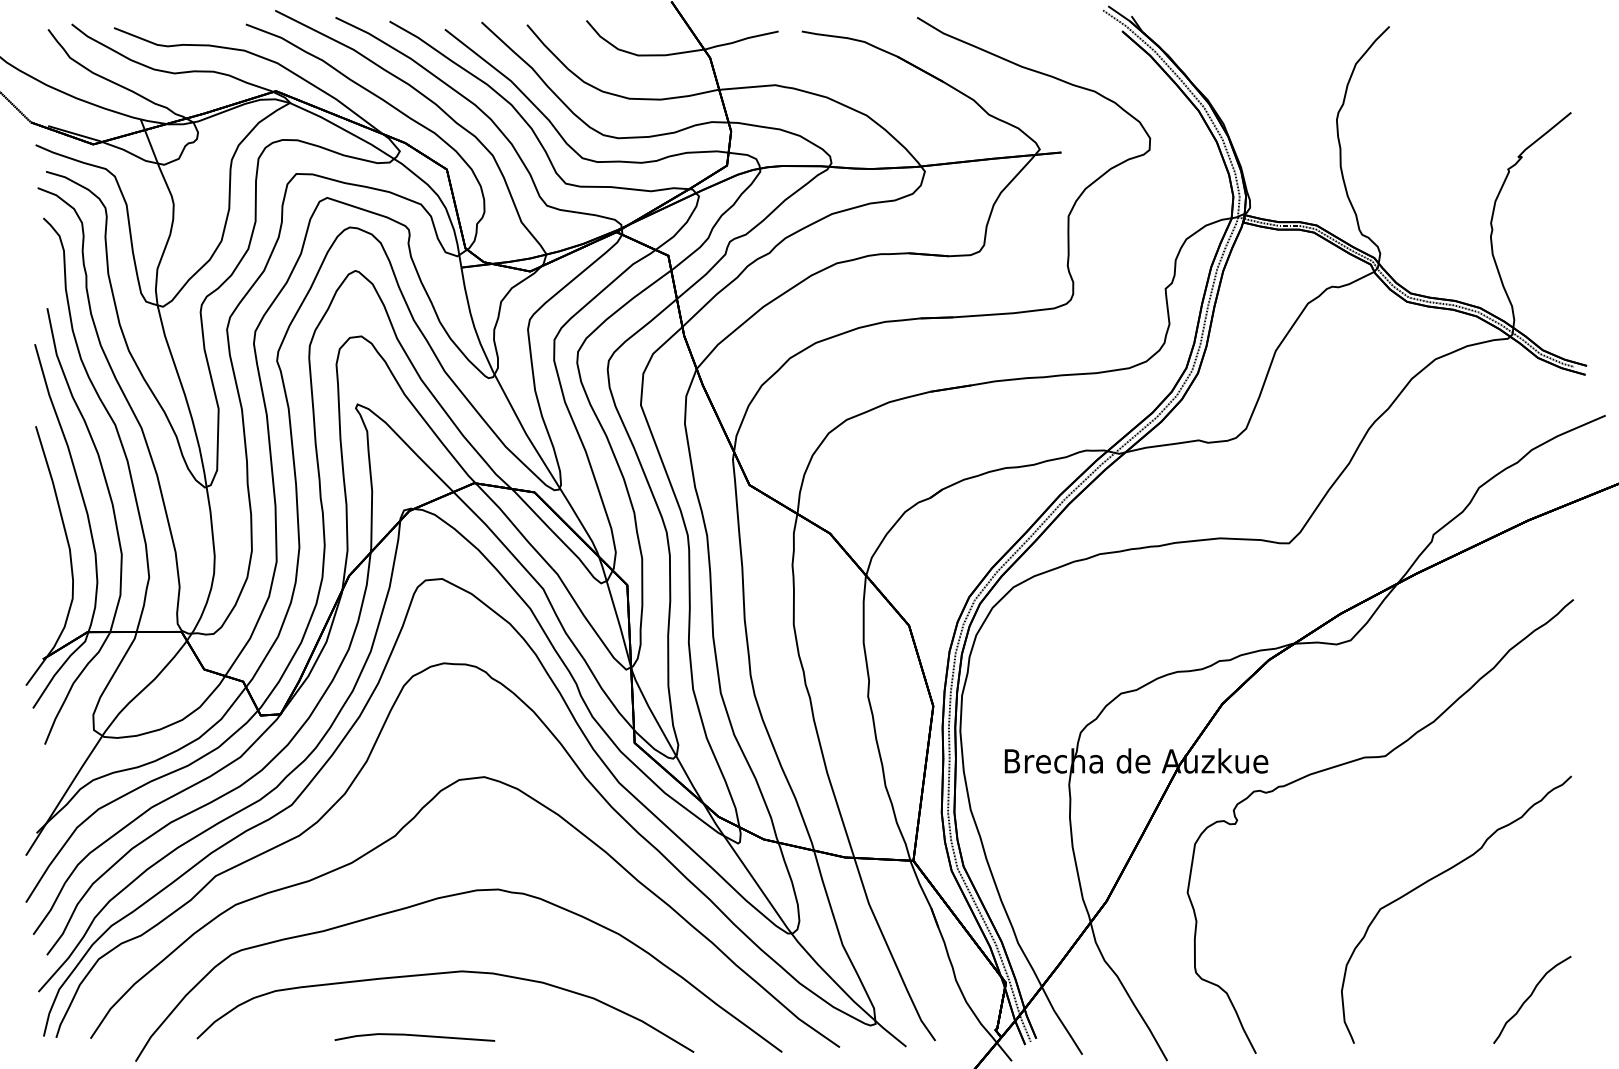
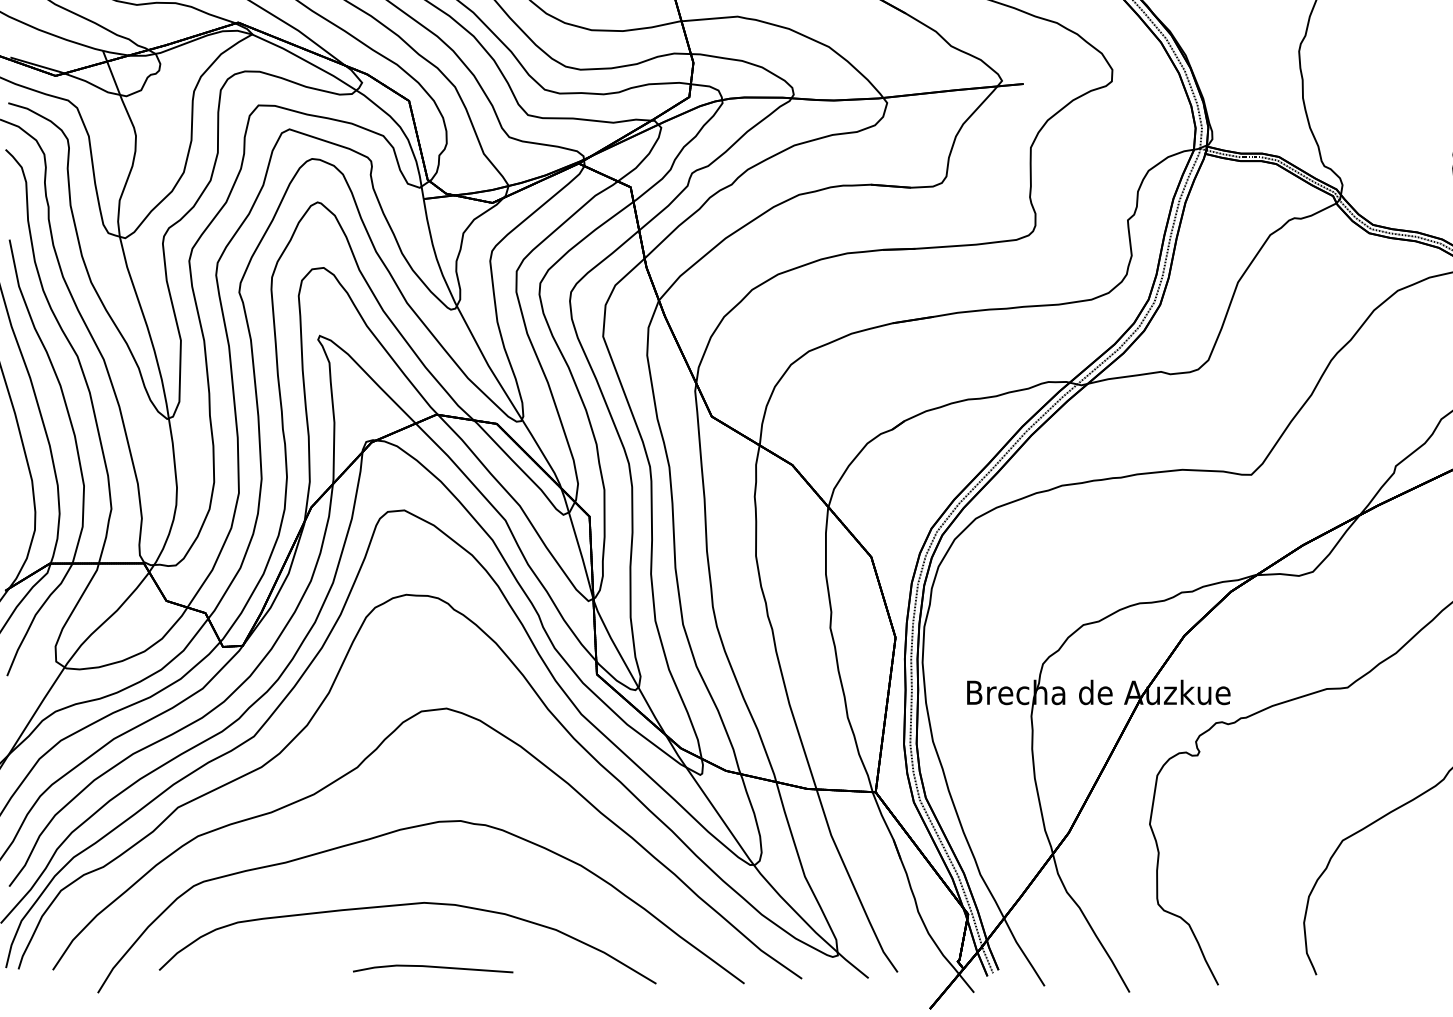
part: (414, 1037) -> (432, 968), moved

